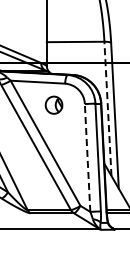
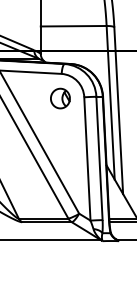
part: (53, 104) -> (59, 97), moved
line: (107, 108) -> (110, 102), dashed -> solid
line: (87, 158) -> (87, 159), dashed -> solid

